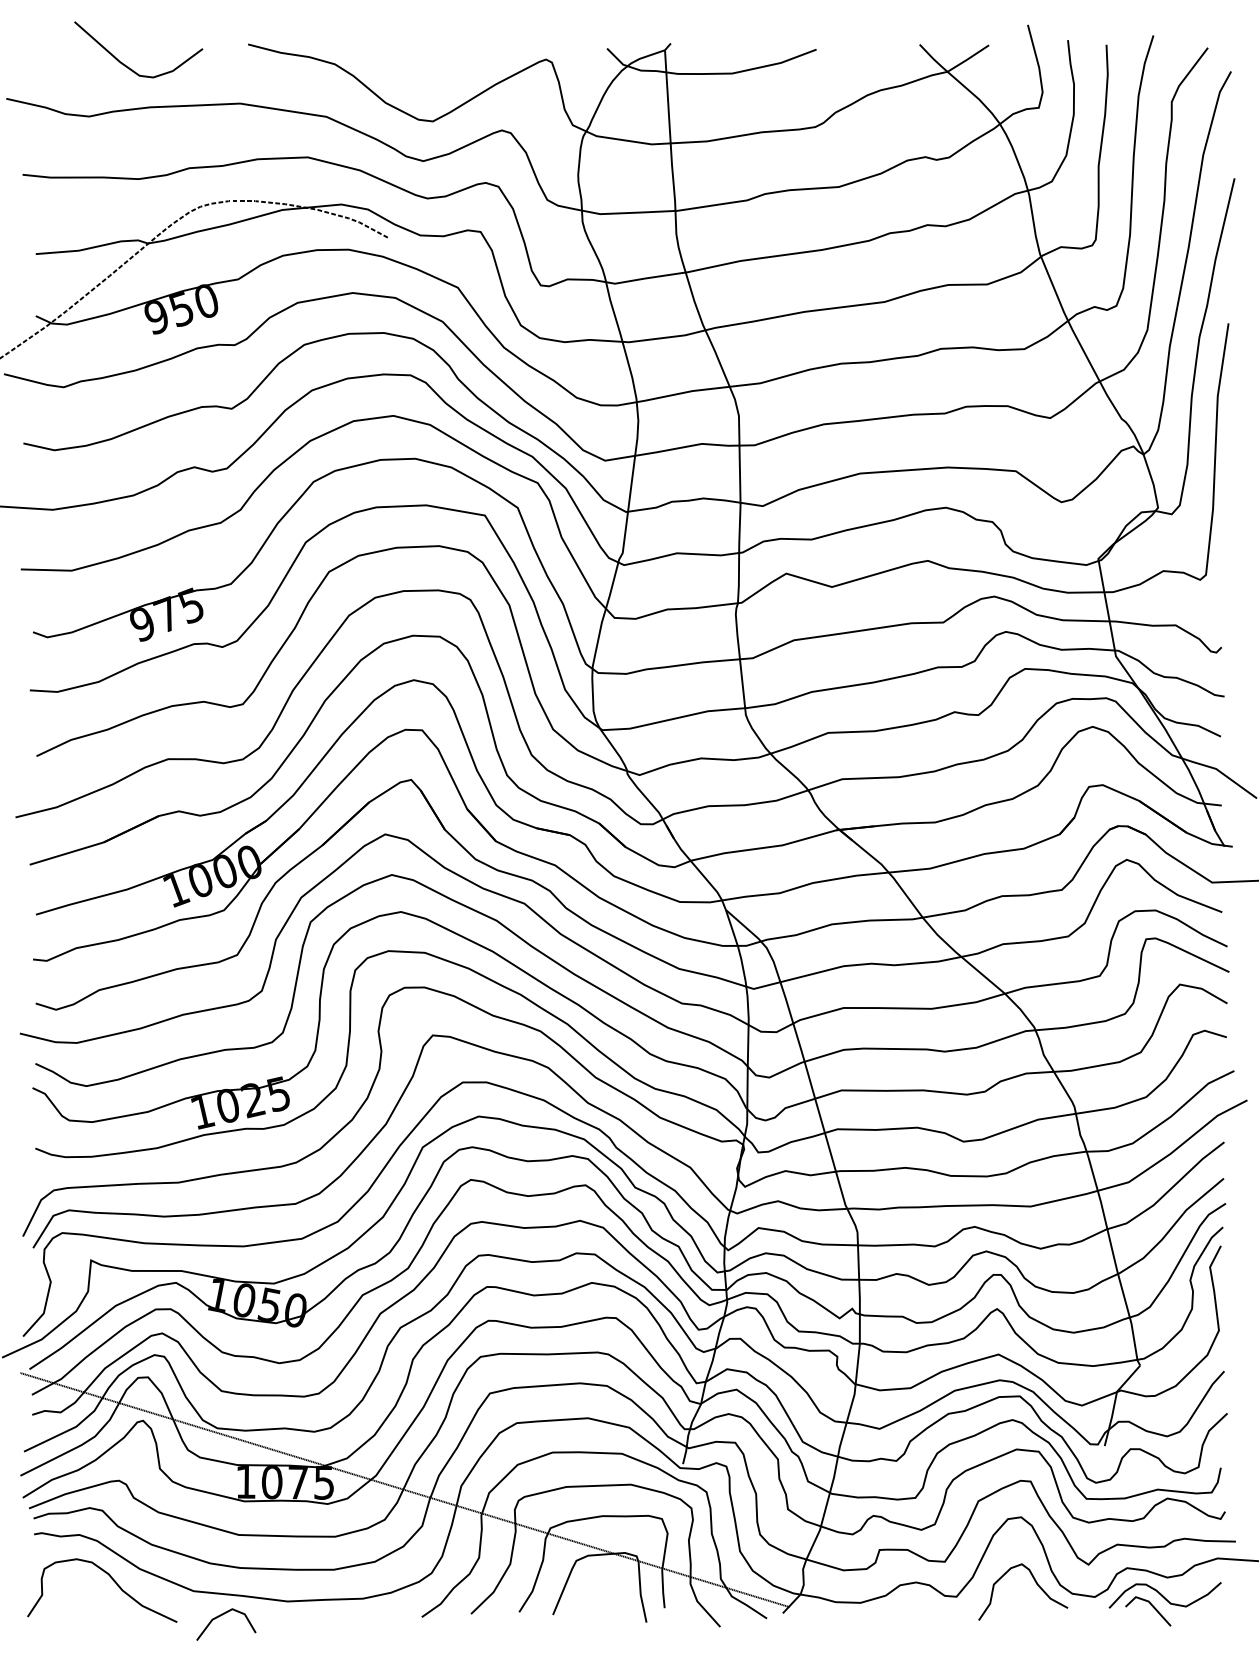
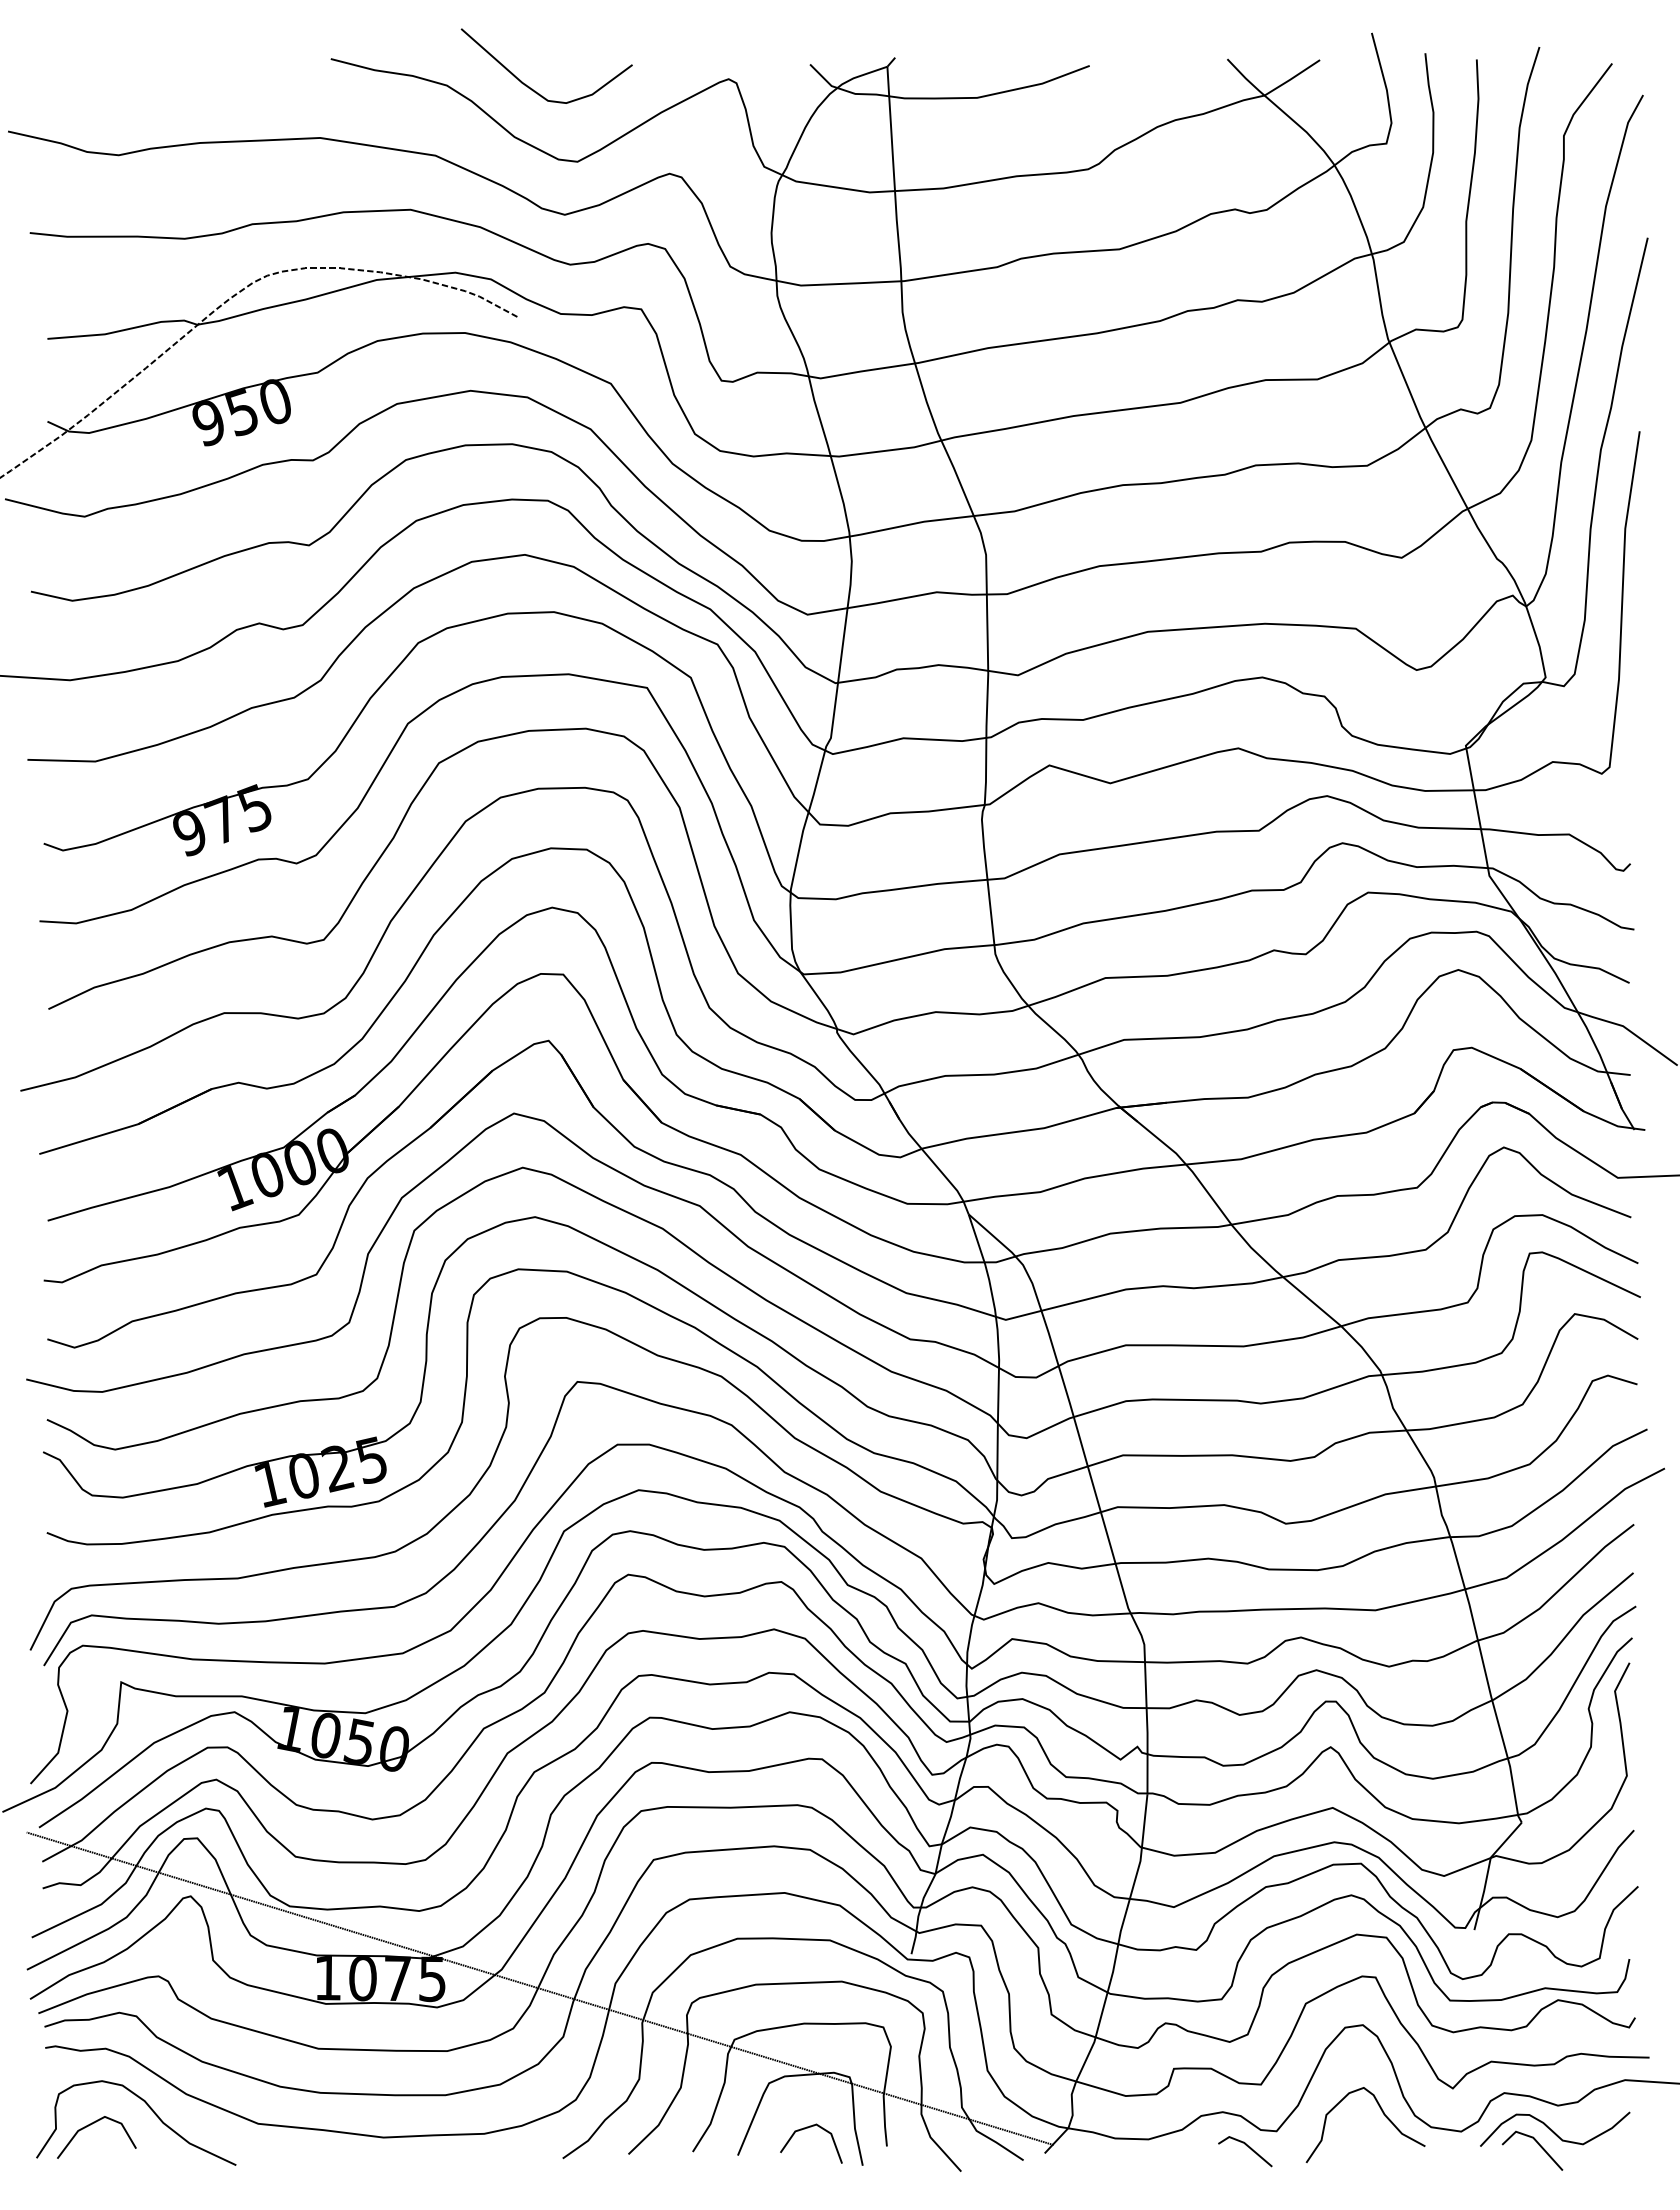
curve: (127, 66) -> (532, 88), moved
line: (603, 1595) -> (805, 2129), added
line: (935, 1608) -> (1248, 2147), added
line: (221, 1615) -> (90, 2125), moved

